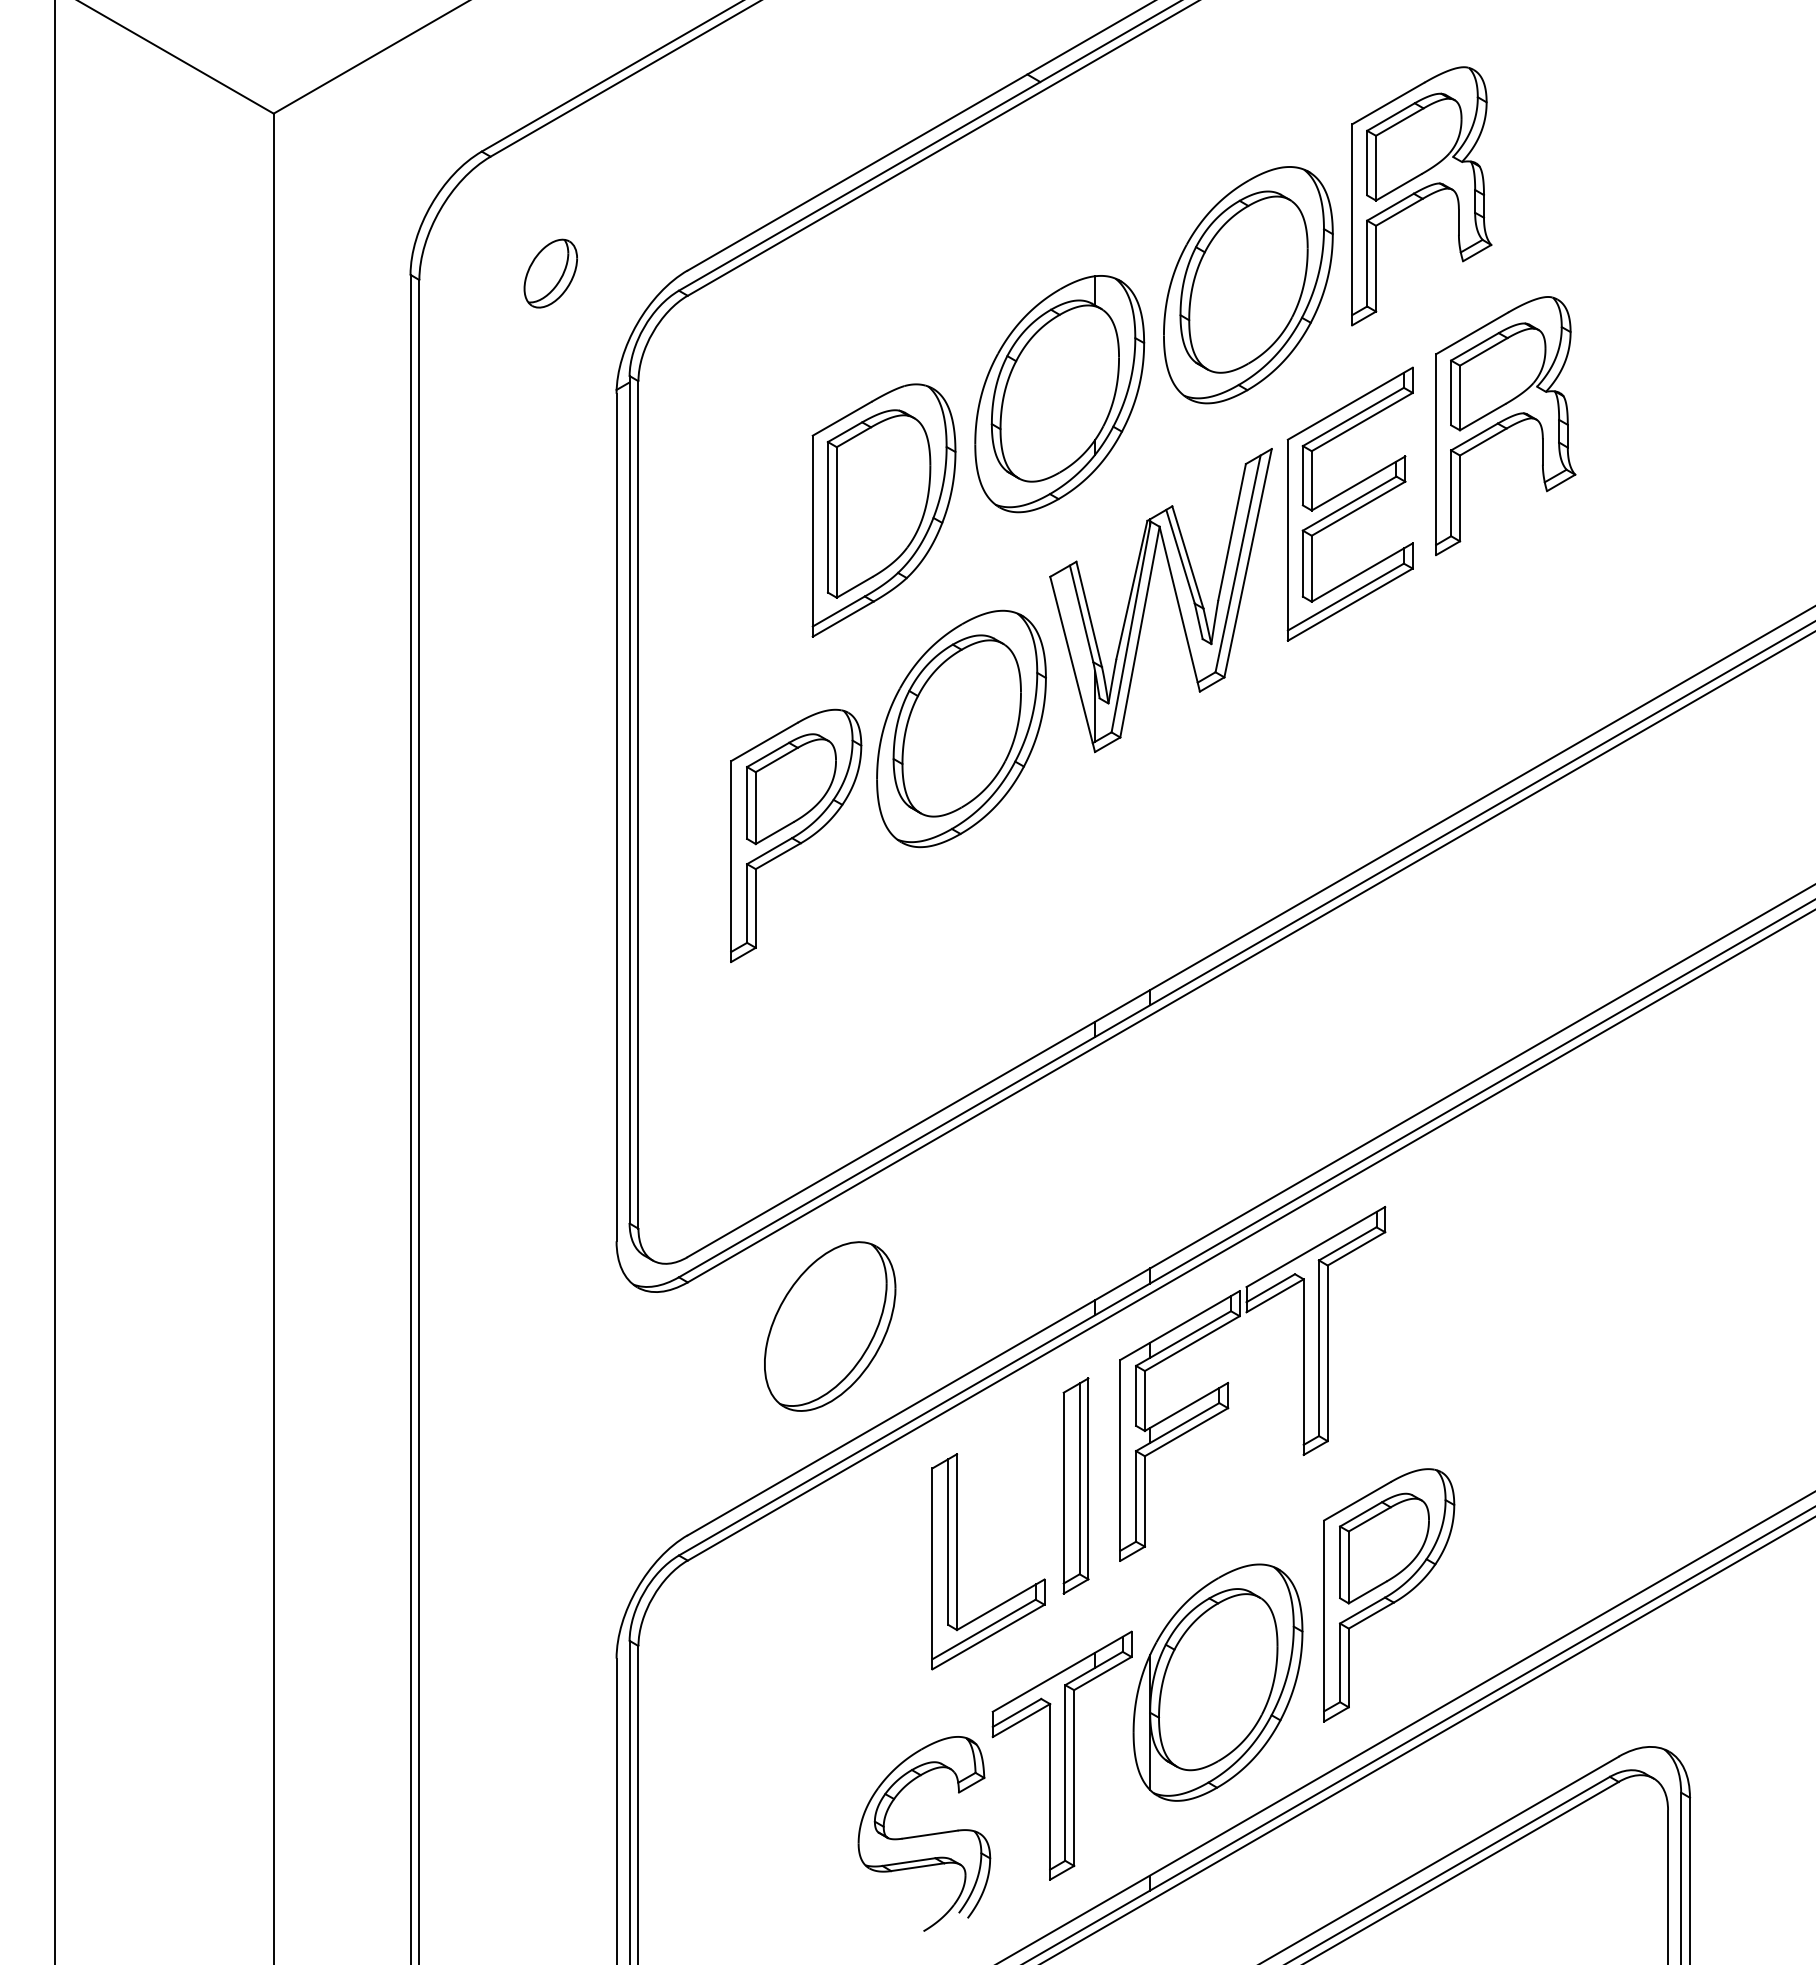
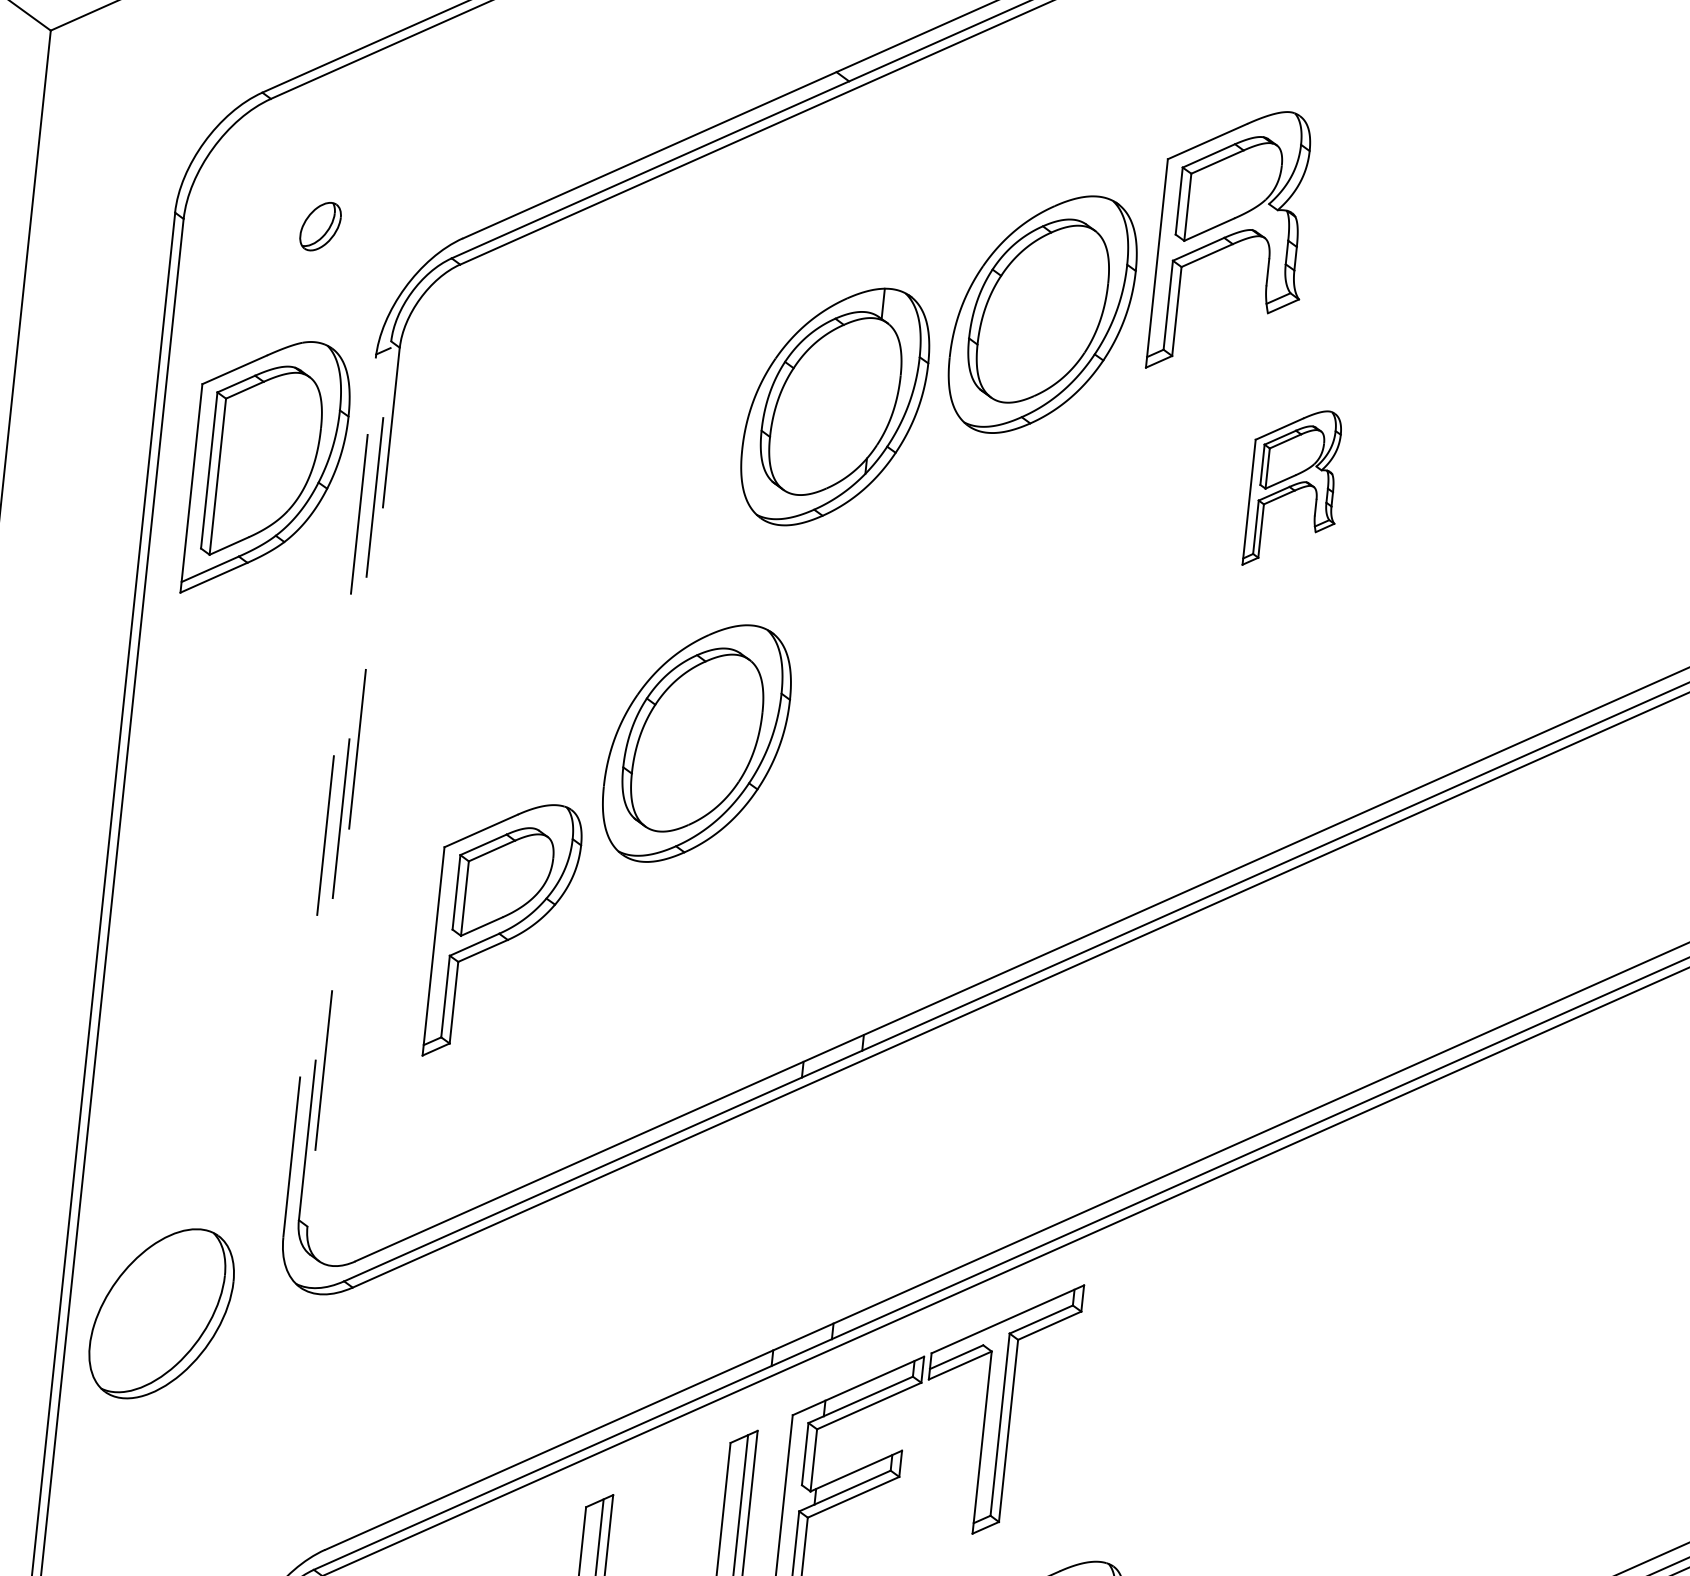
part: (550, 273) -> (320, 226), size x0.7
part: (1505, 426) -> (1293, 489), size x0.6
part: (1349, 503) -> (1123, 552), removed
part: (883, 510) -> (267, 469), moved
part: (1147, 598) -> (903, 628), removed
line: (629, 799) -> (344, 780), solid -> dashed
line: (638, 804) -> (353, 786), solid -> dashed
line: (616, 817) -> (329, 797), solid -> dashed
part: (796, 835) -> (504, 931), moved
part: (830, 1326) -> (162, 1313), moved

